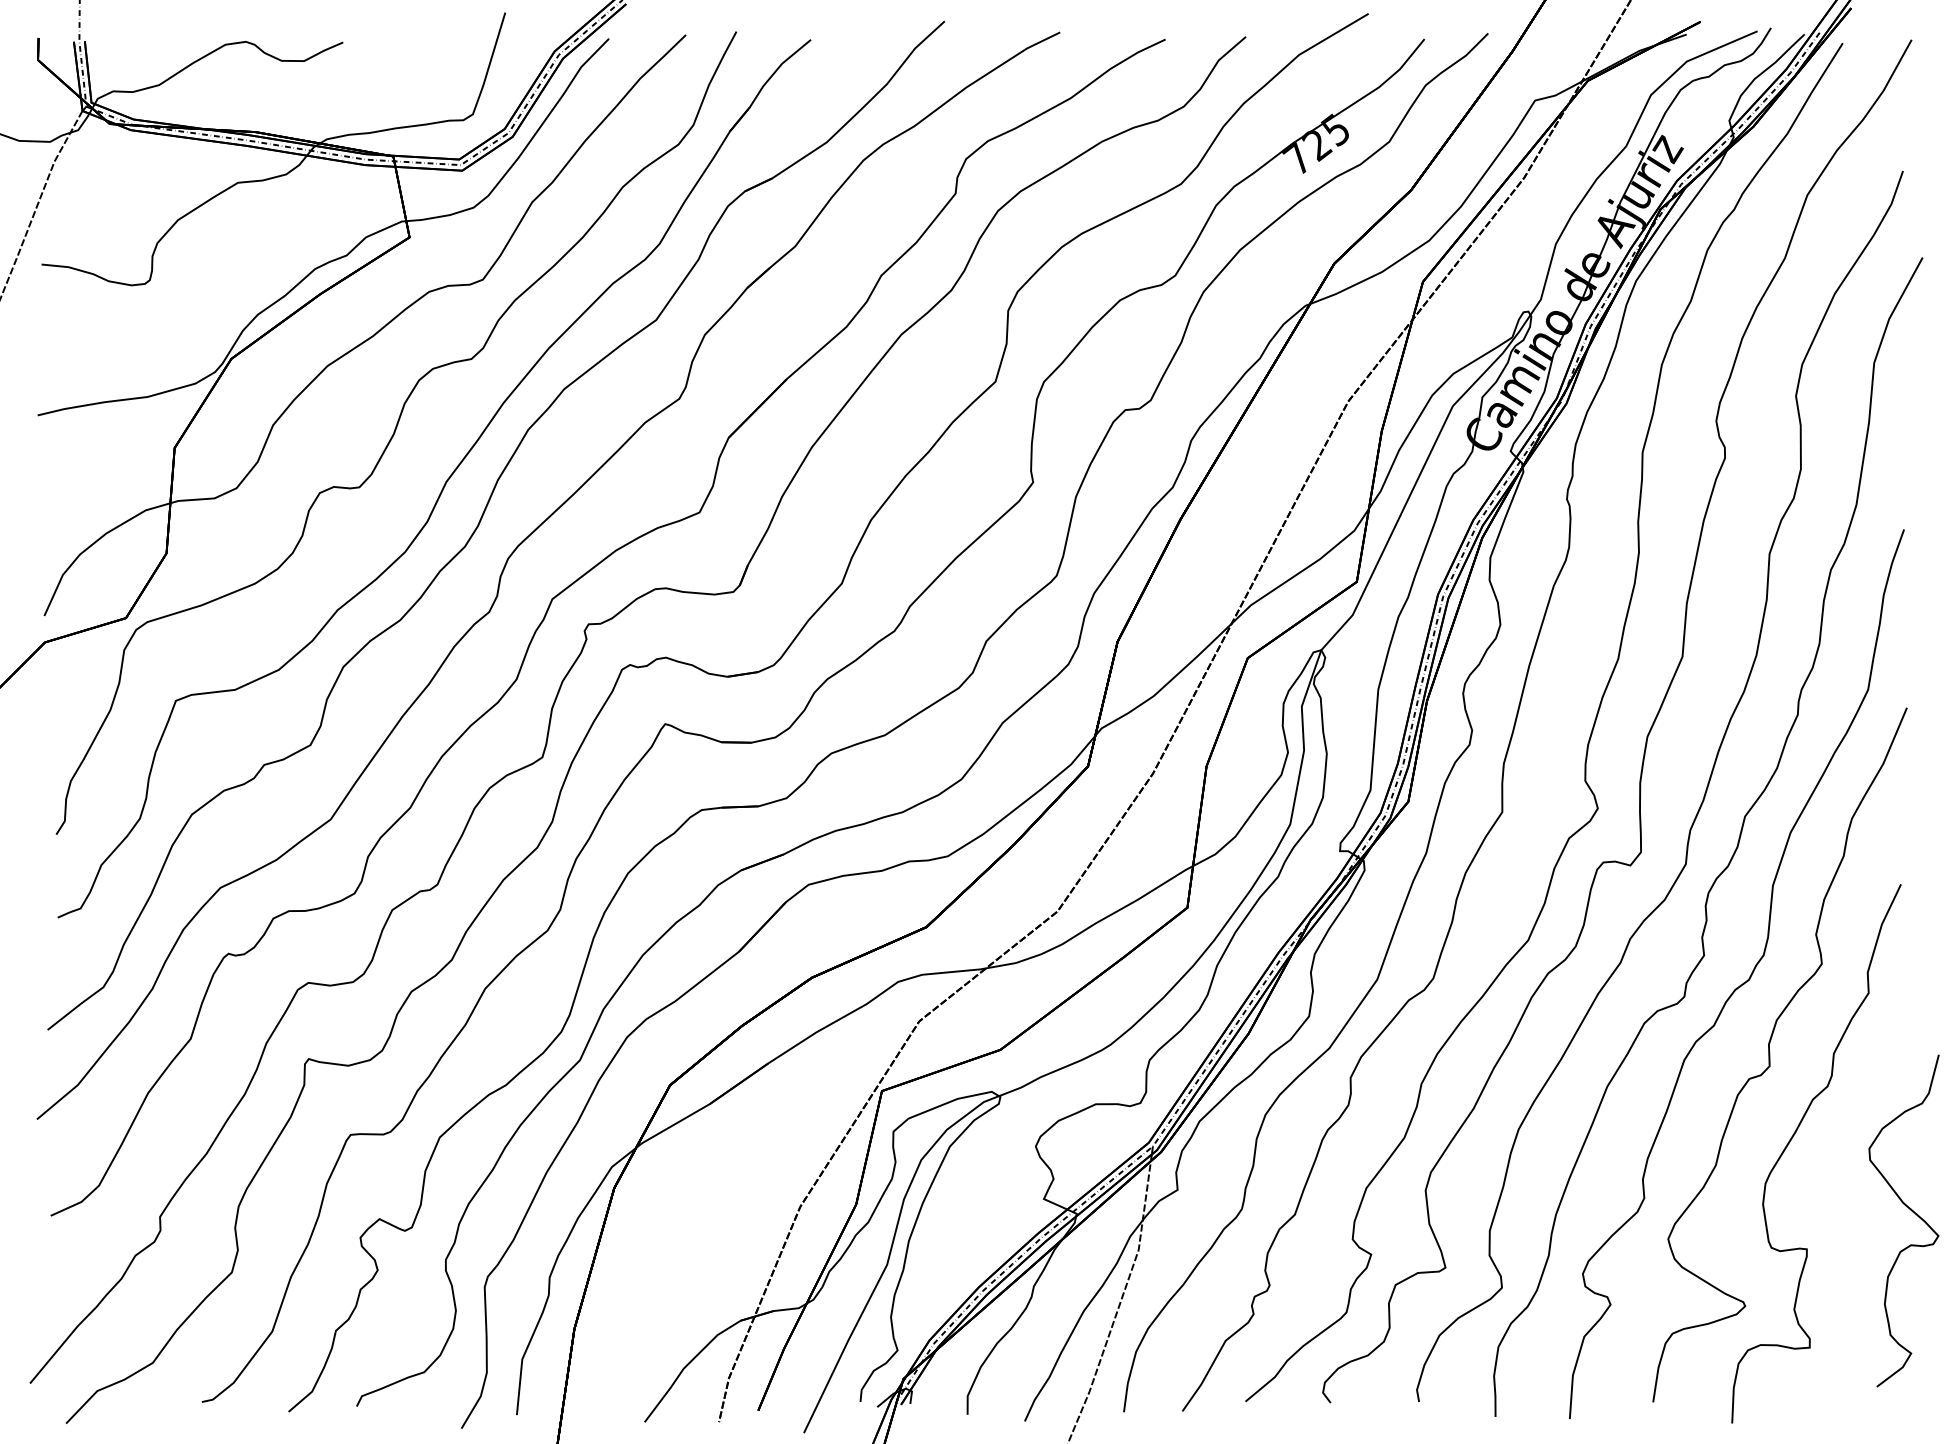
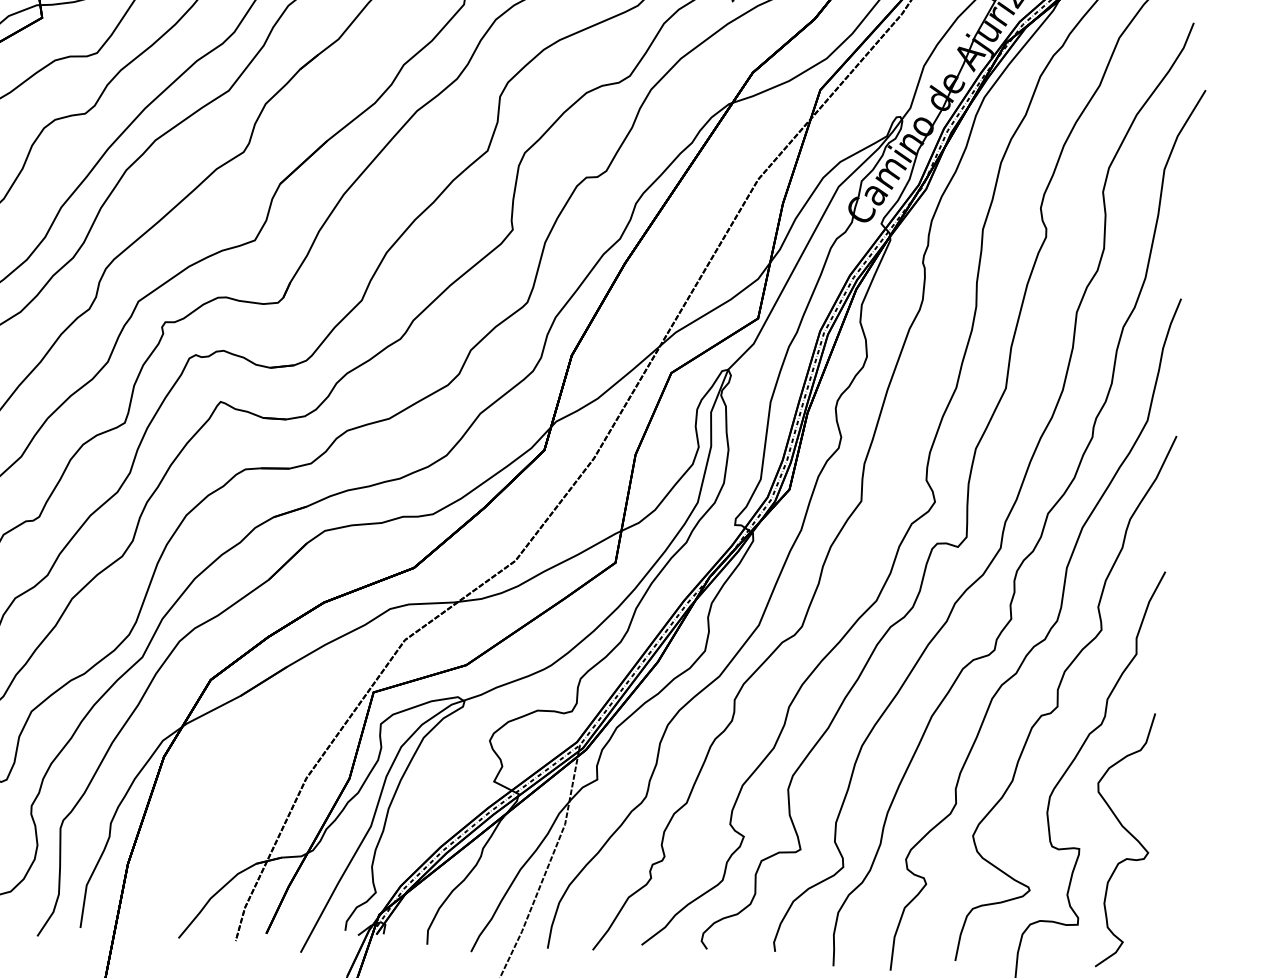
curve: (1911, 1211) -> (1128, 833), moved

